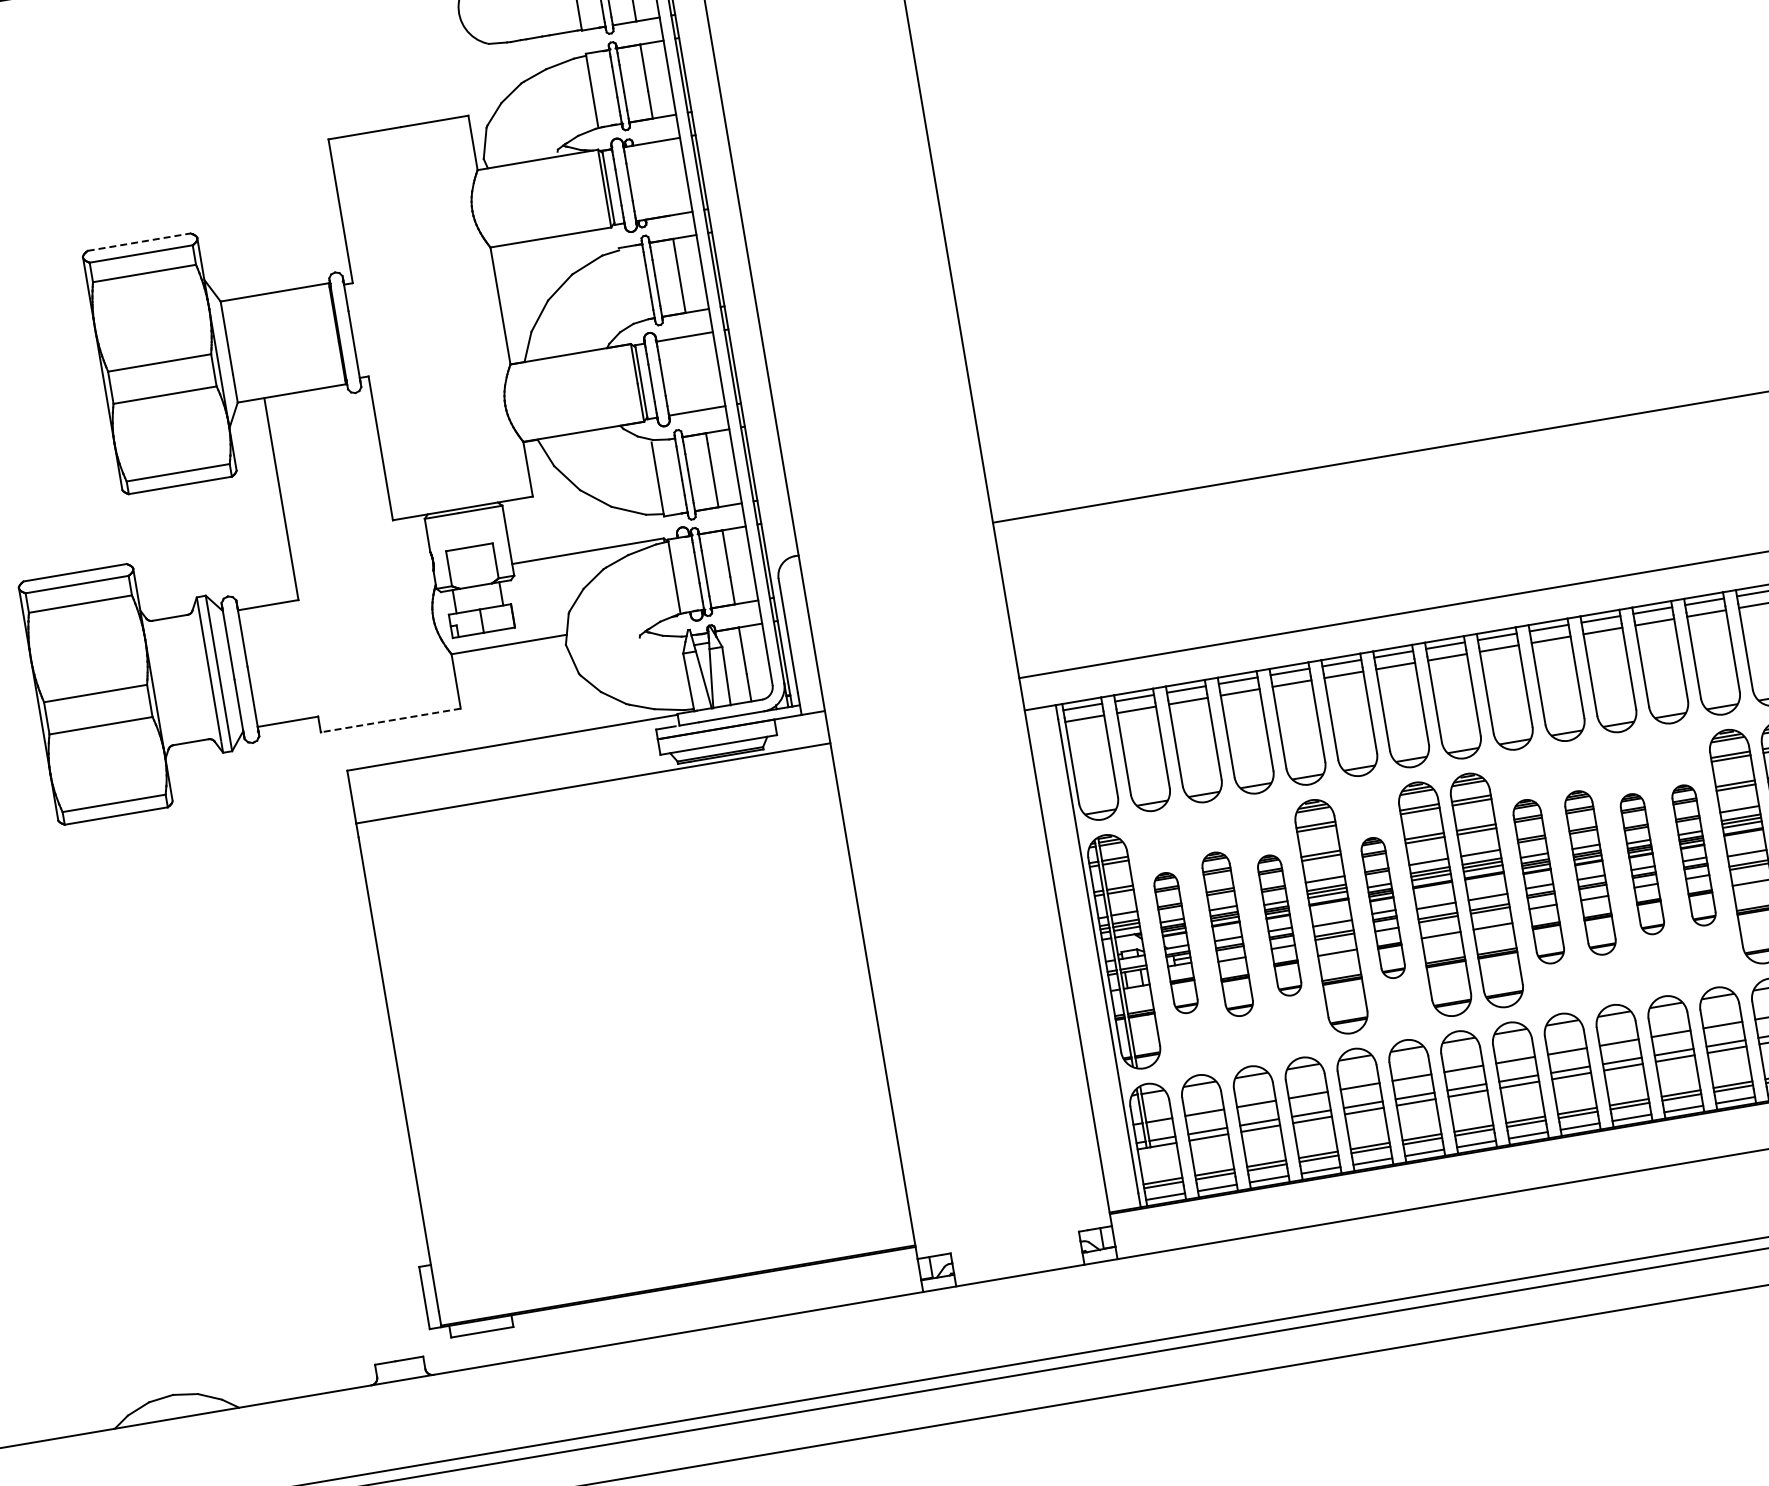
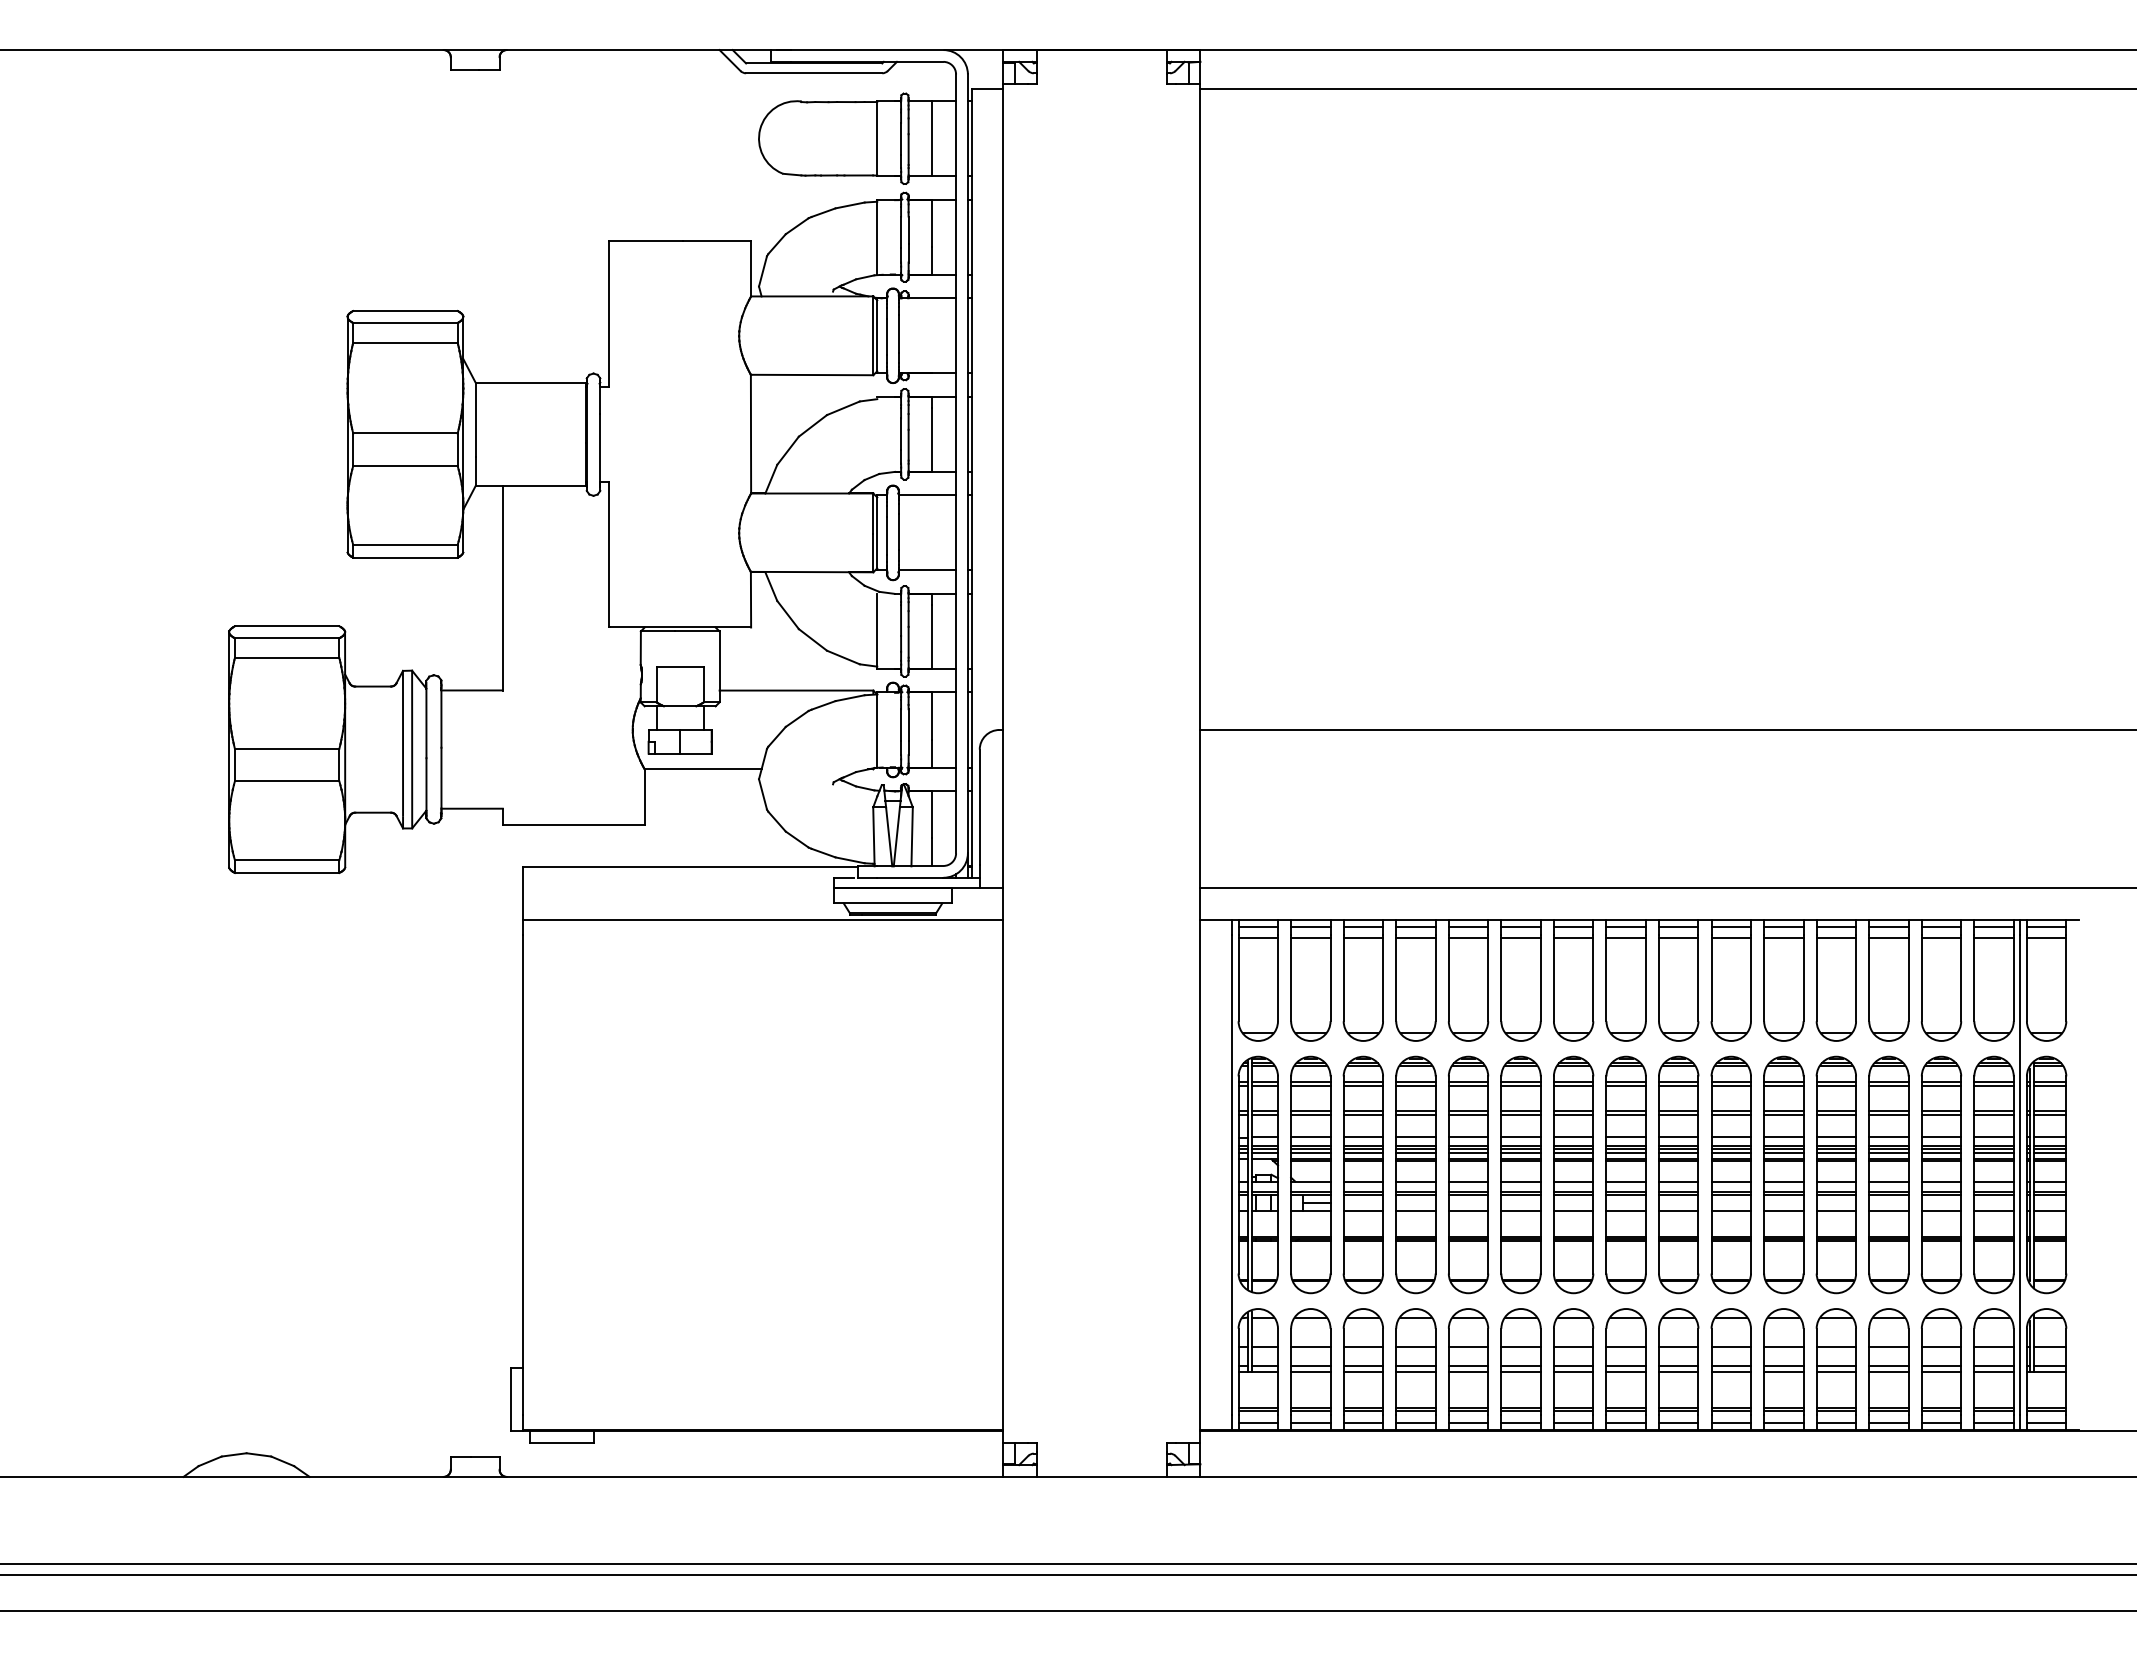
line: (139, 242) -> (405, 311), dashed -> solid
line: (390, 720) -> (573, 824), dashed -> solid
part: (1693, 855) -> (1835, 1174), size x1.67
part: (1641, 863) -> (1783, 1174), size x1.67
part: (1589, 872) -> (1730, 1174), size x1.43
part: (1538, 881) -> (1678, 1174), size x1.43
part: (1382, 907) -> (1520, 1174), size x1.67
part: (1279, 925) -> (1415, 1174), size x1.67
part: (1226, 933) -> (1362, 1174), size x1.43
part: (1175, 942) -> (1310, 1174), size x1.67

